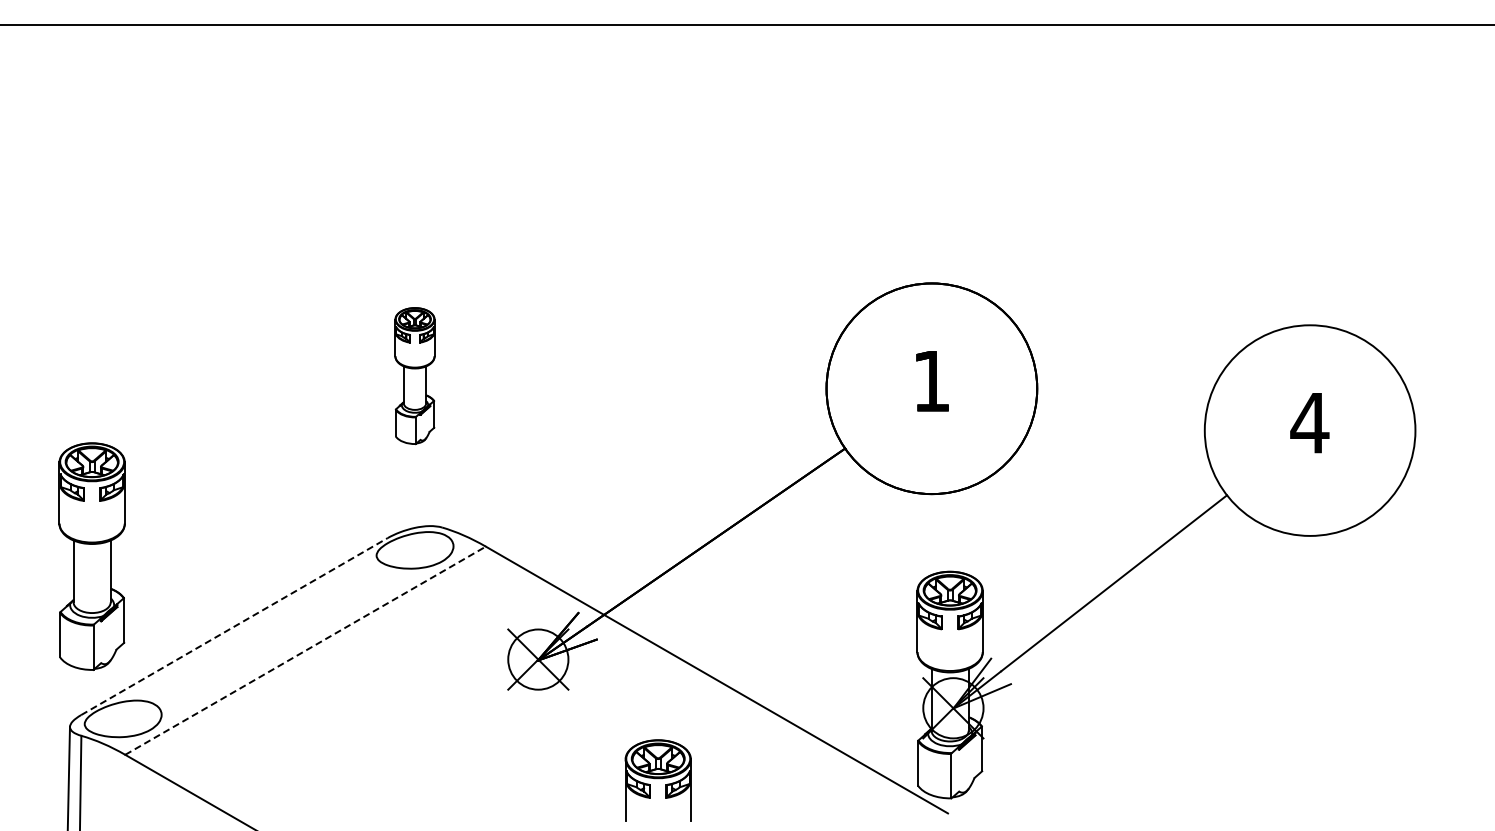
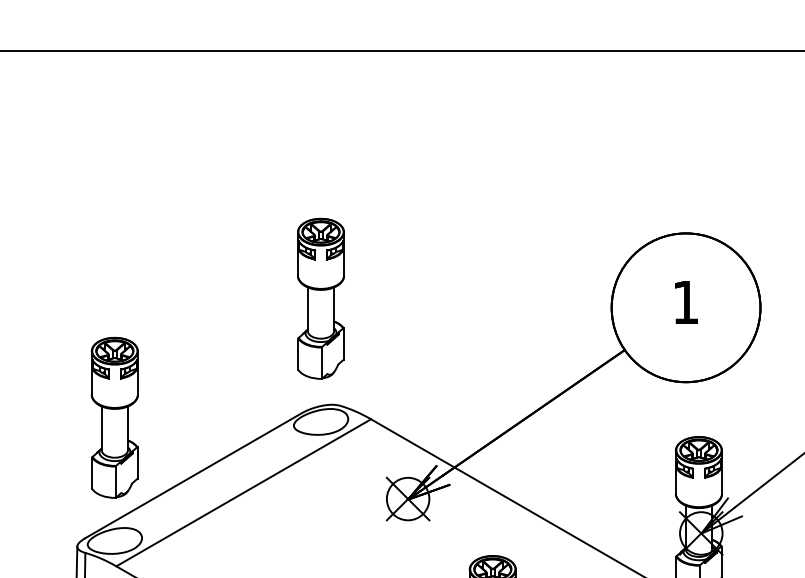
part: (414, 375) -> (320, 298), size x1.67
part: (91, 556) -> (114, 417), moved
line: (234, 626) -> (193, 475), dashed -> solid
line: (306, 650) -> (244, 492), dashed -> solid

